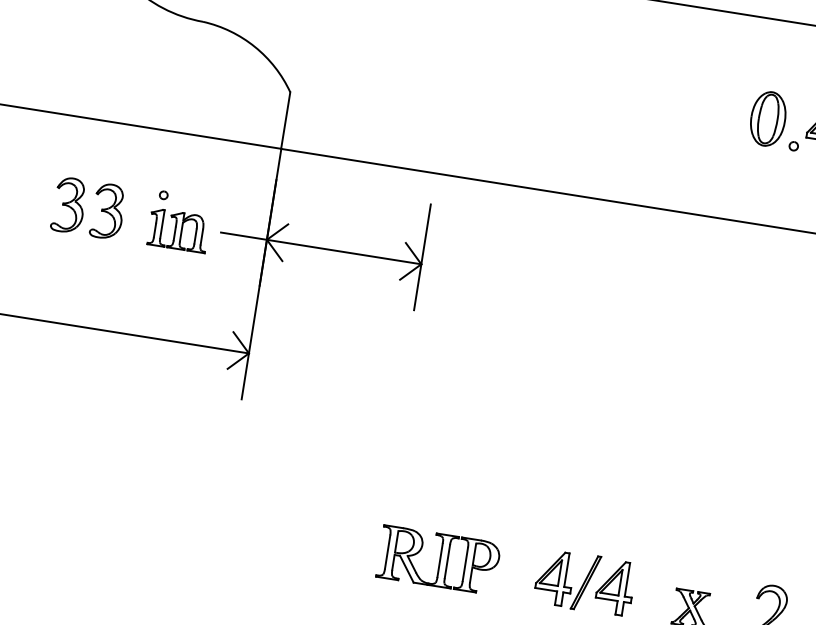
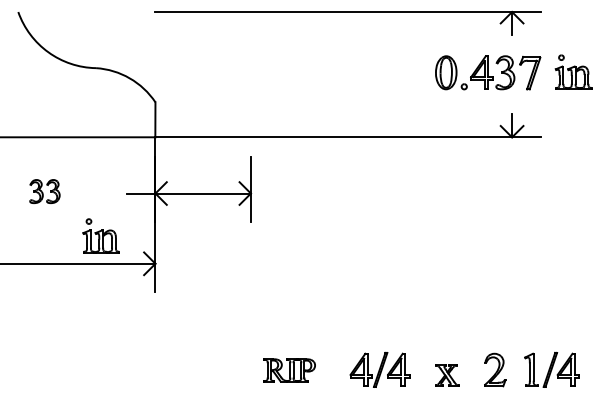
part: (87, 208) -> (44, 191), size x0.7
part: (178, 220) -> (100, 235), moved
part: (438, 560) -> (289, 370), size x0.7

